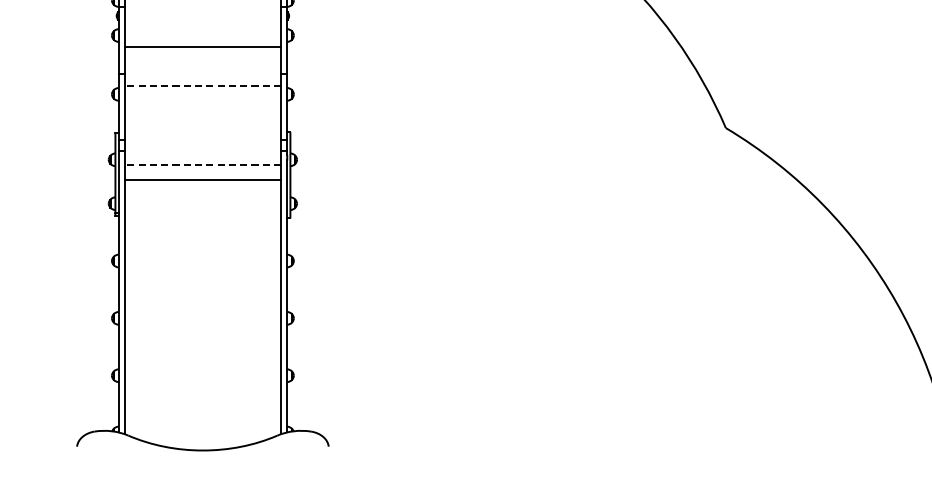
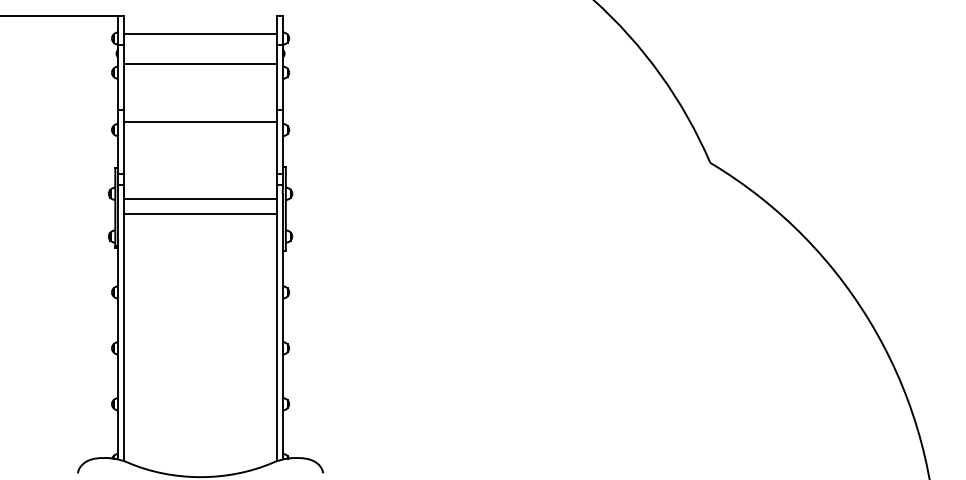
line: (202, 46) -> (200, 64), moved
line: (202, 85) -> (200, 121), dashed -> solid
line: (202, 165) -> (200, 199), dashed -> solid

